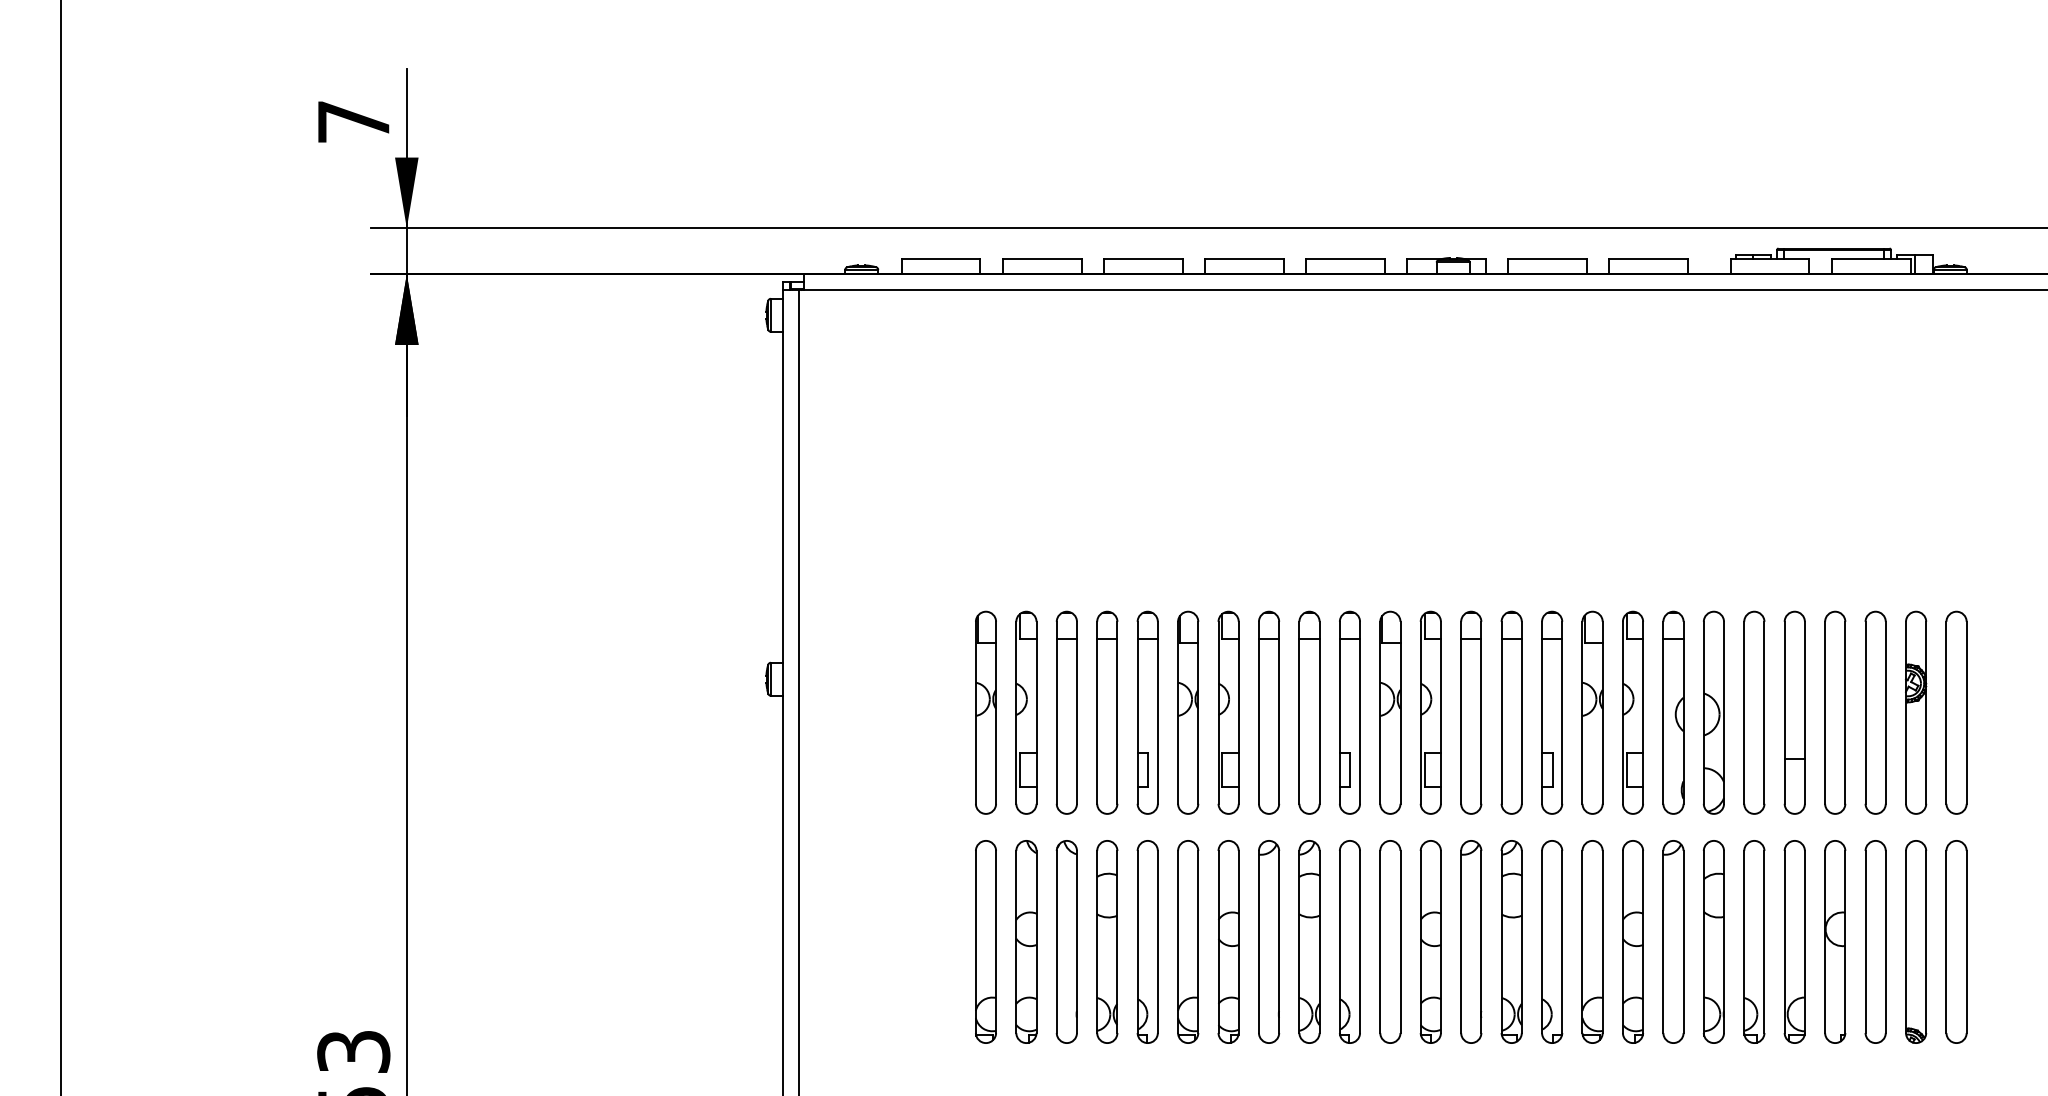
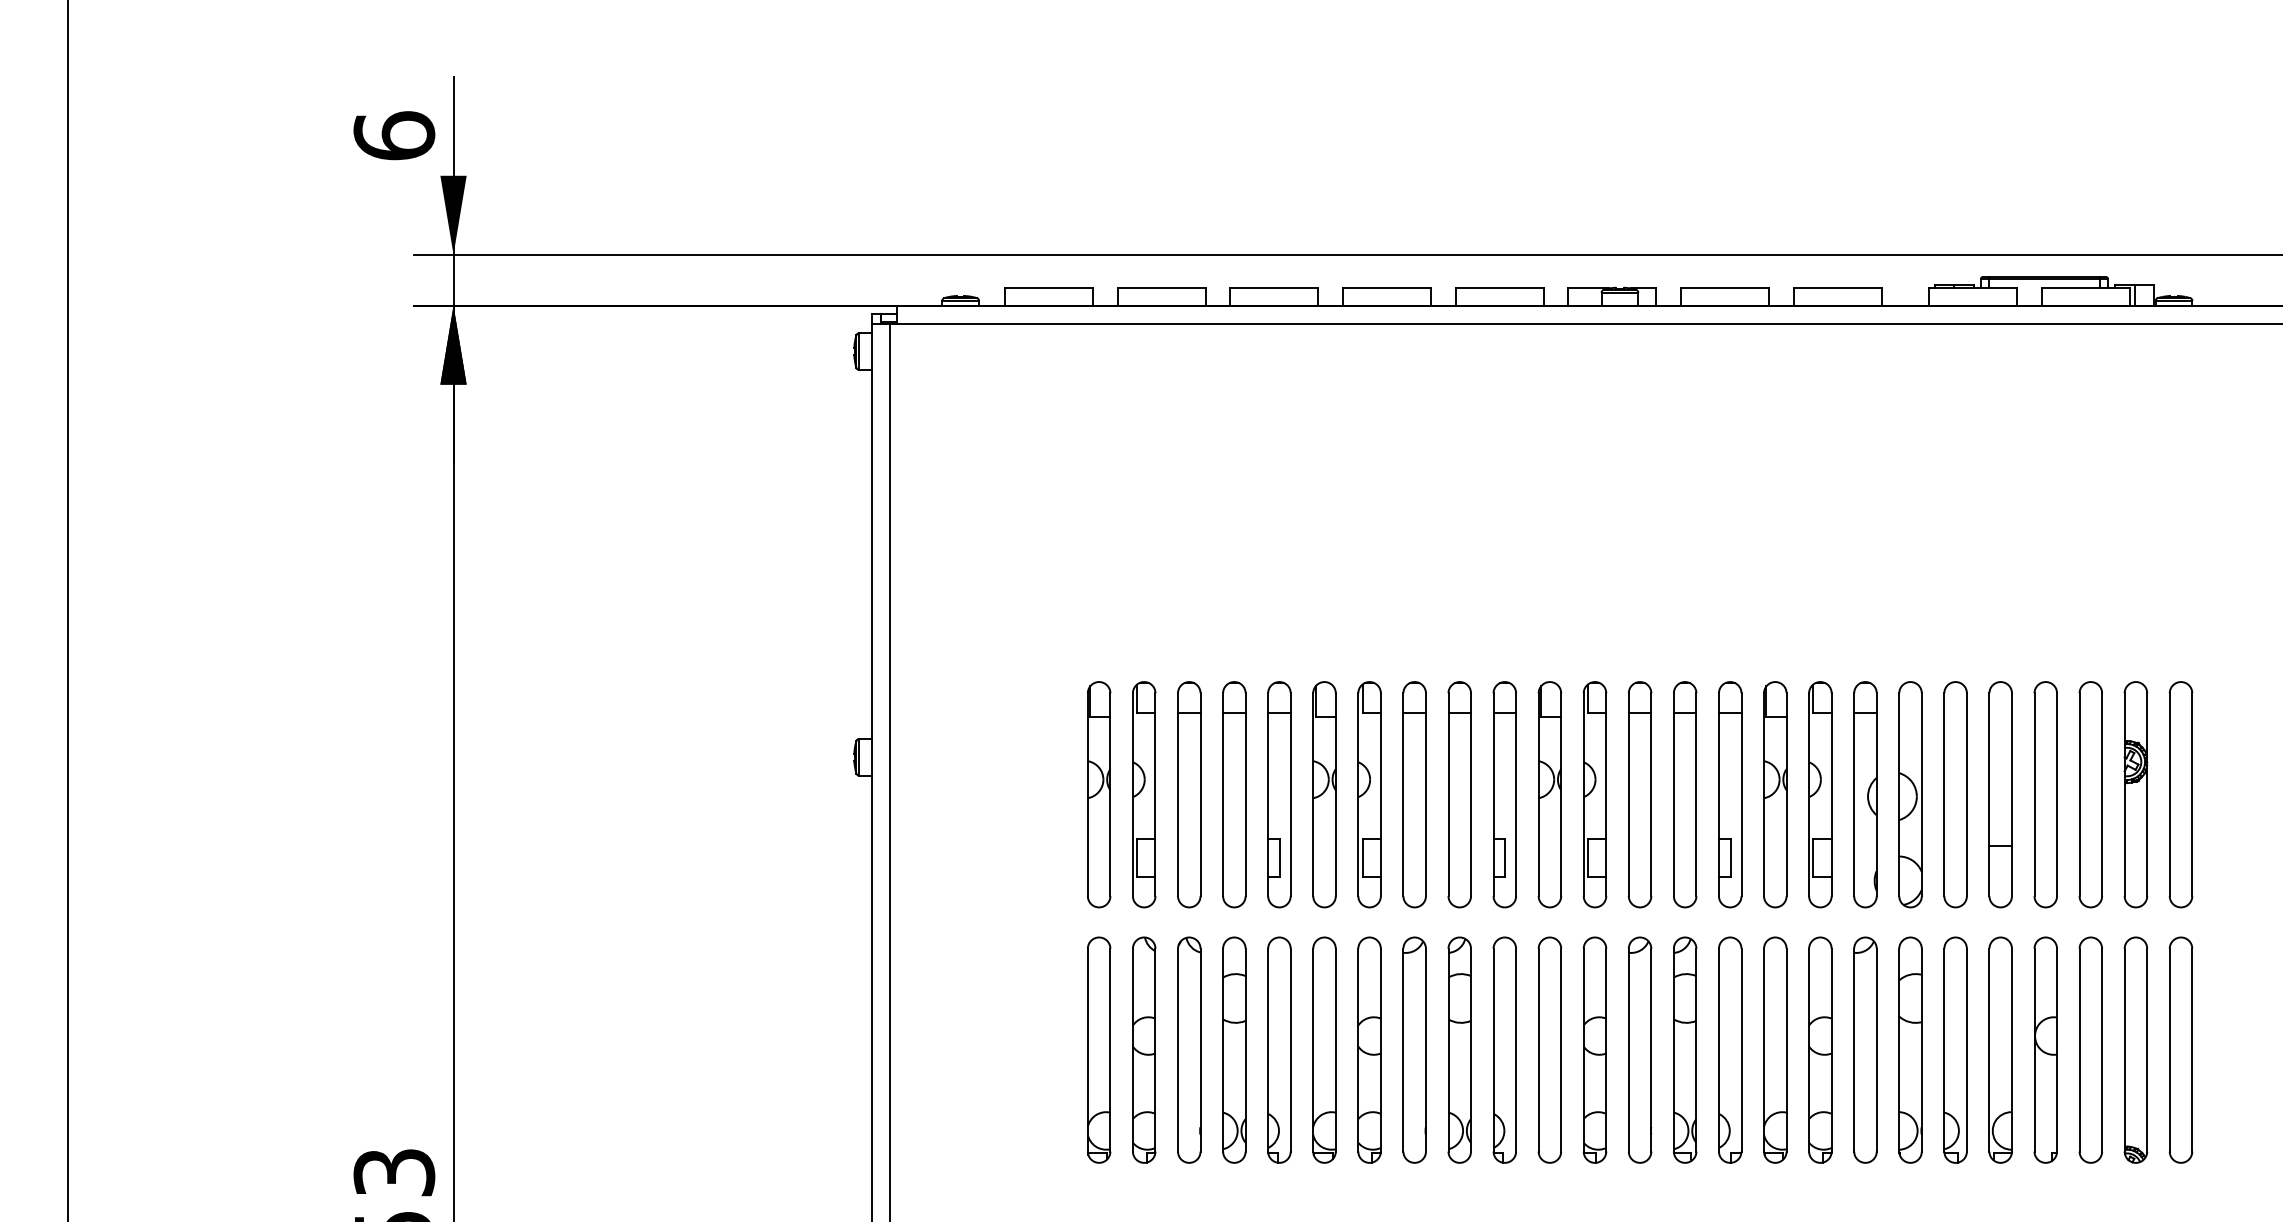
text: (353, 121) -> (394, 135), 7 -> 6

